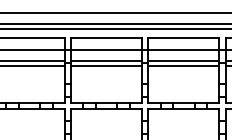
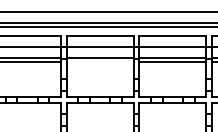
line: (106, 65) -> (100, 61), removed

